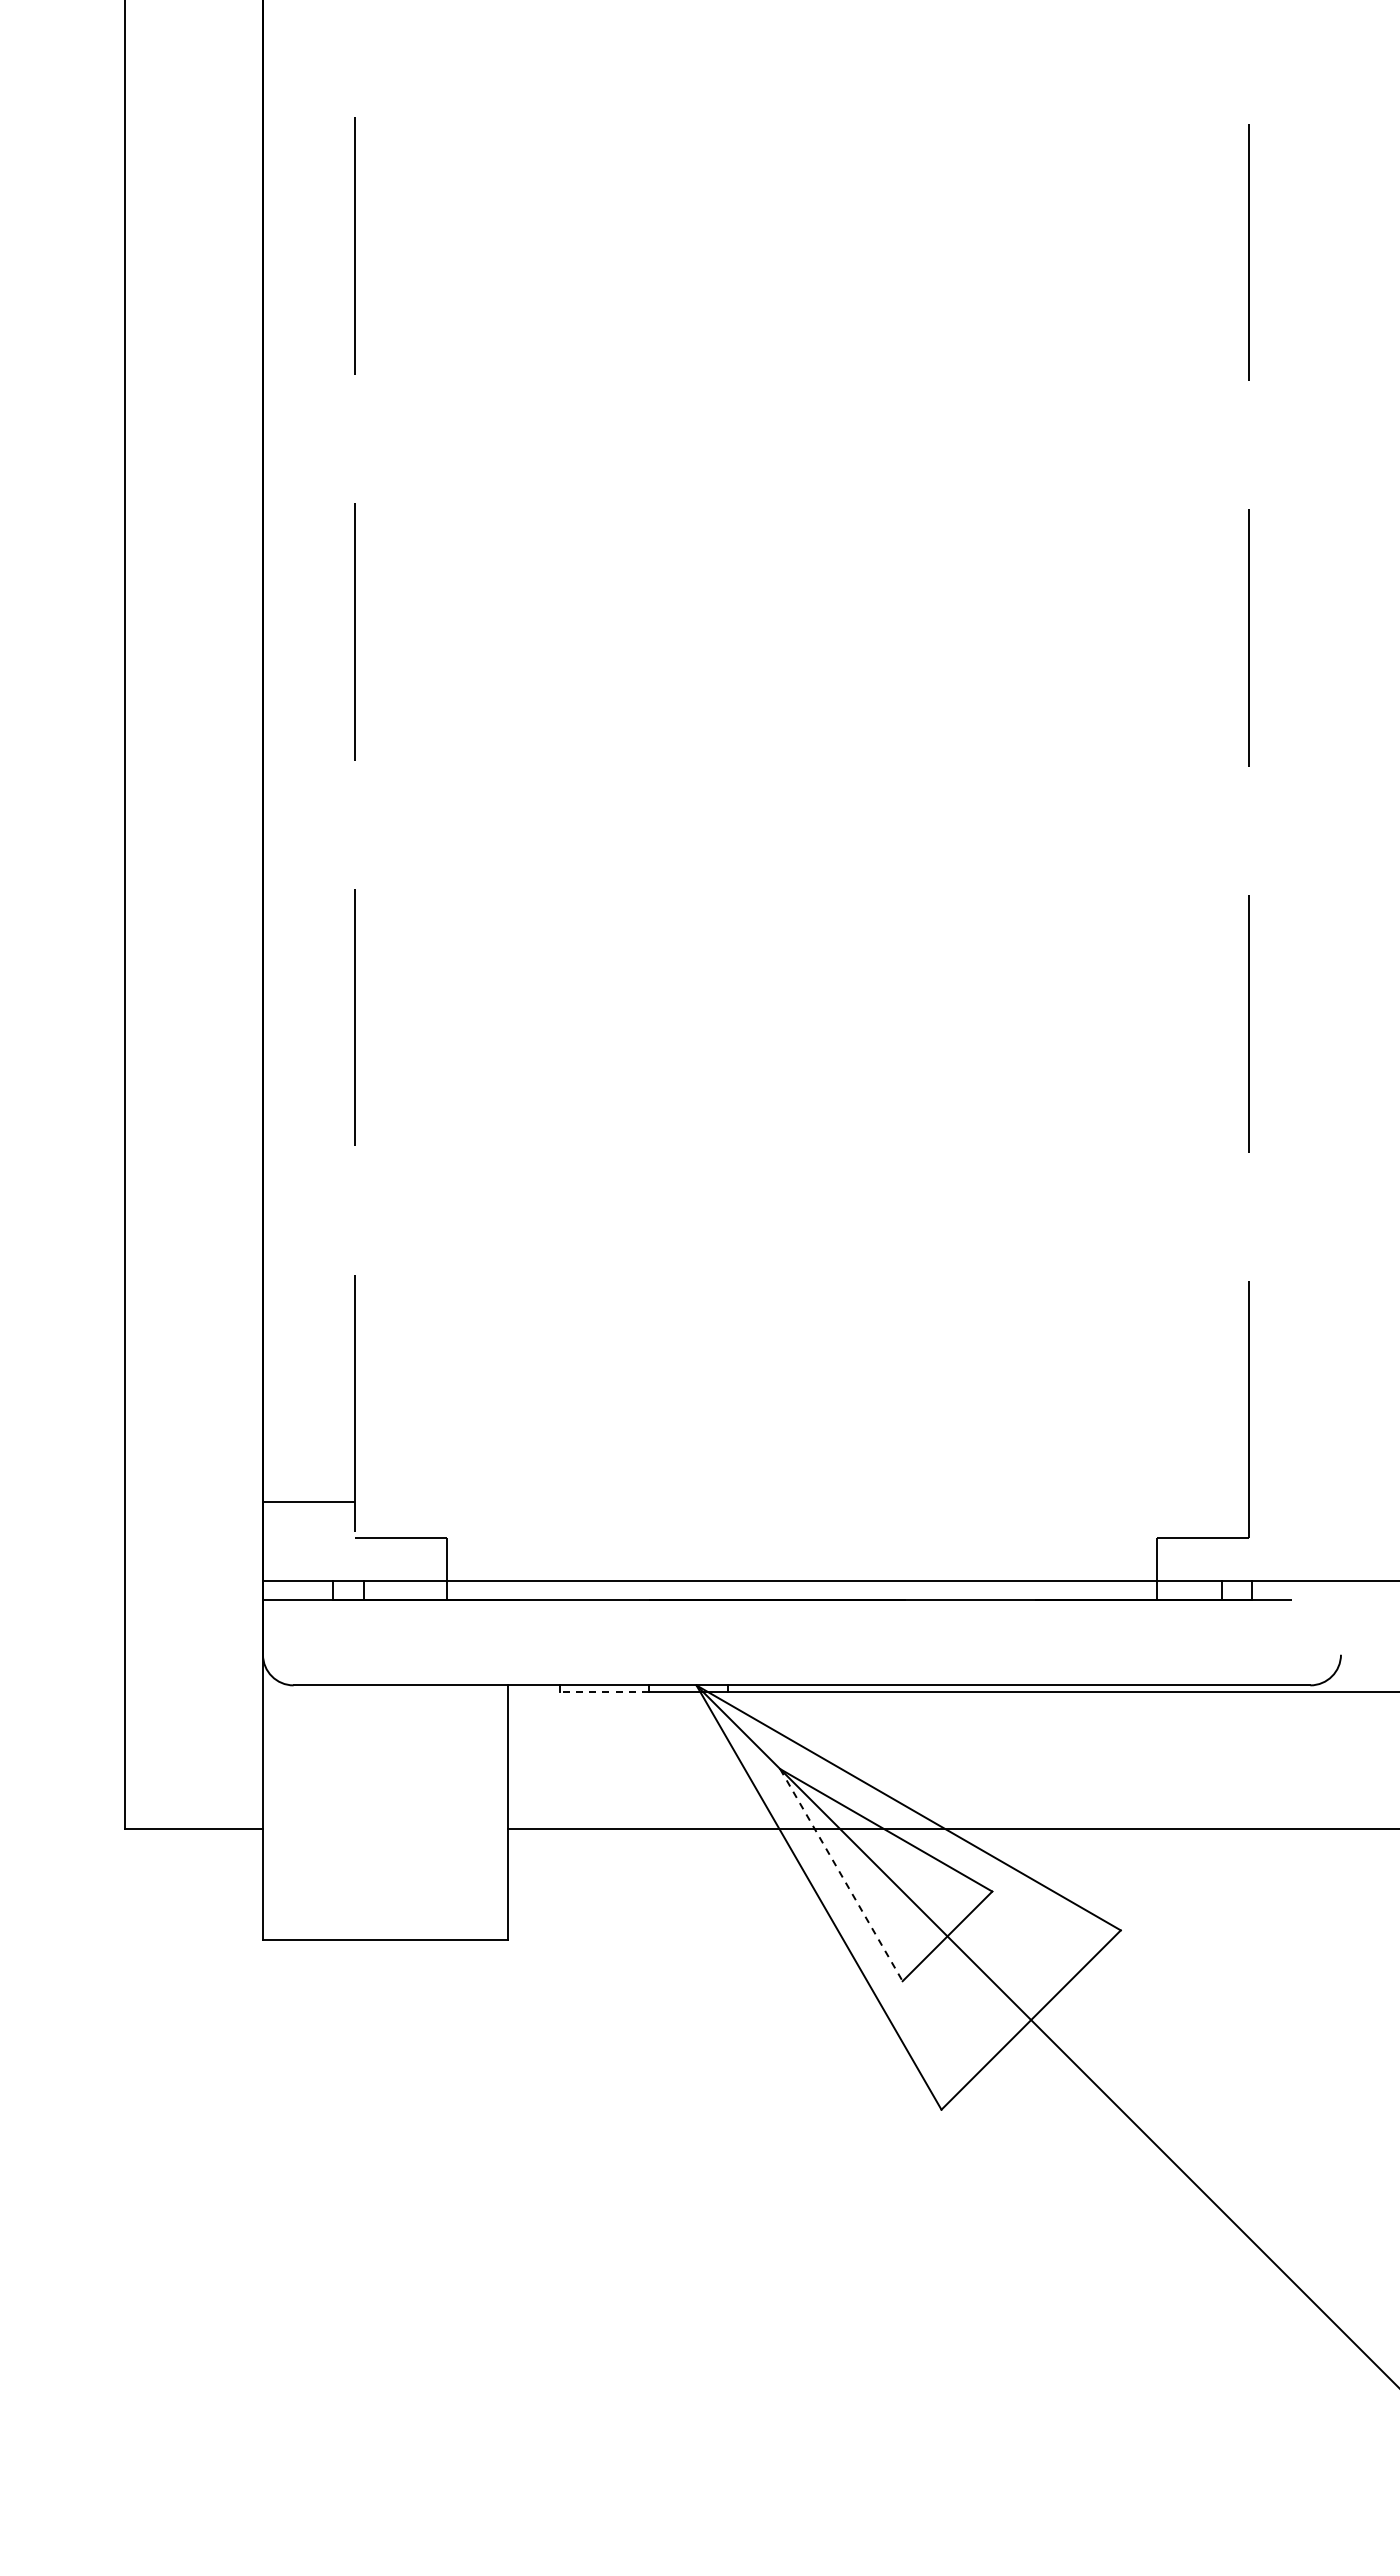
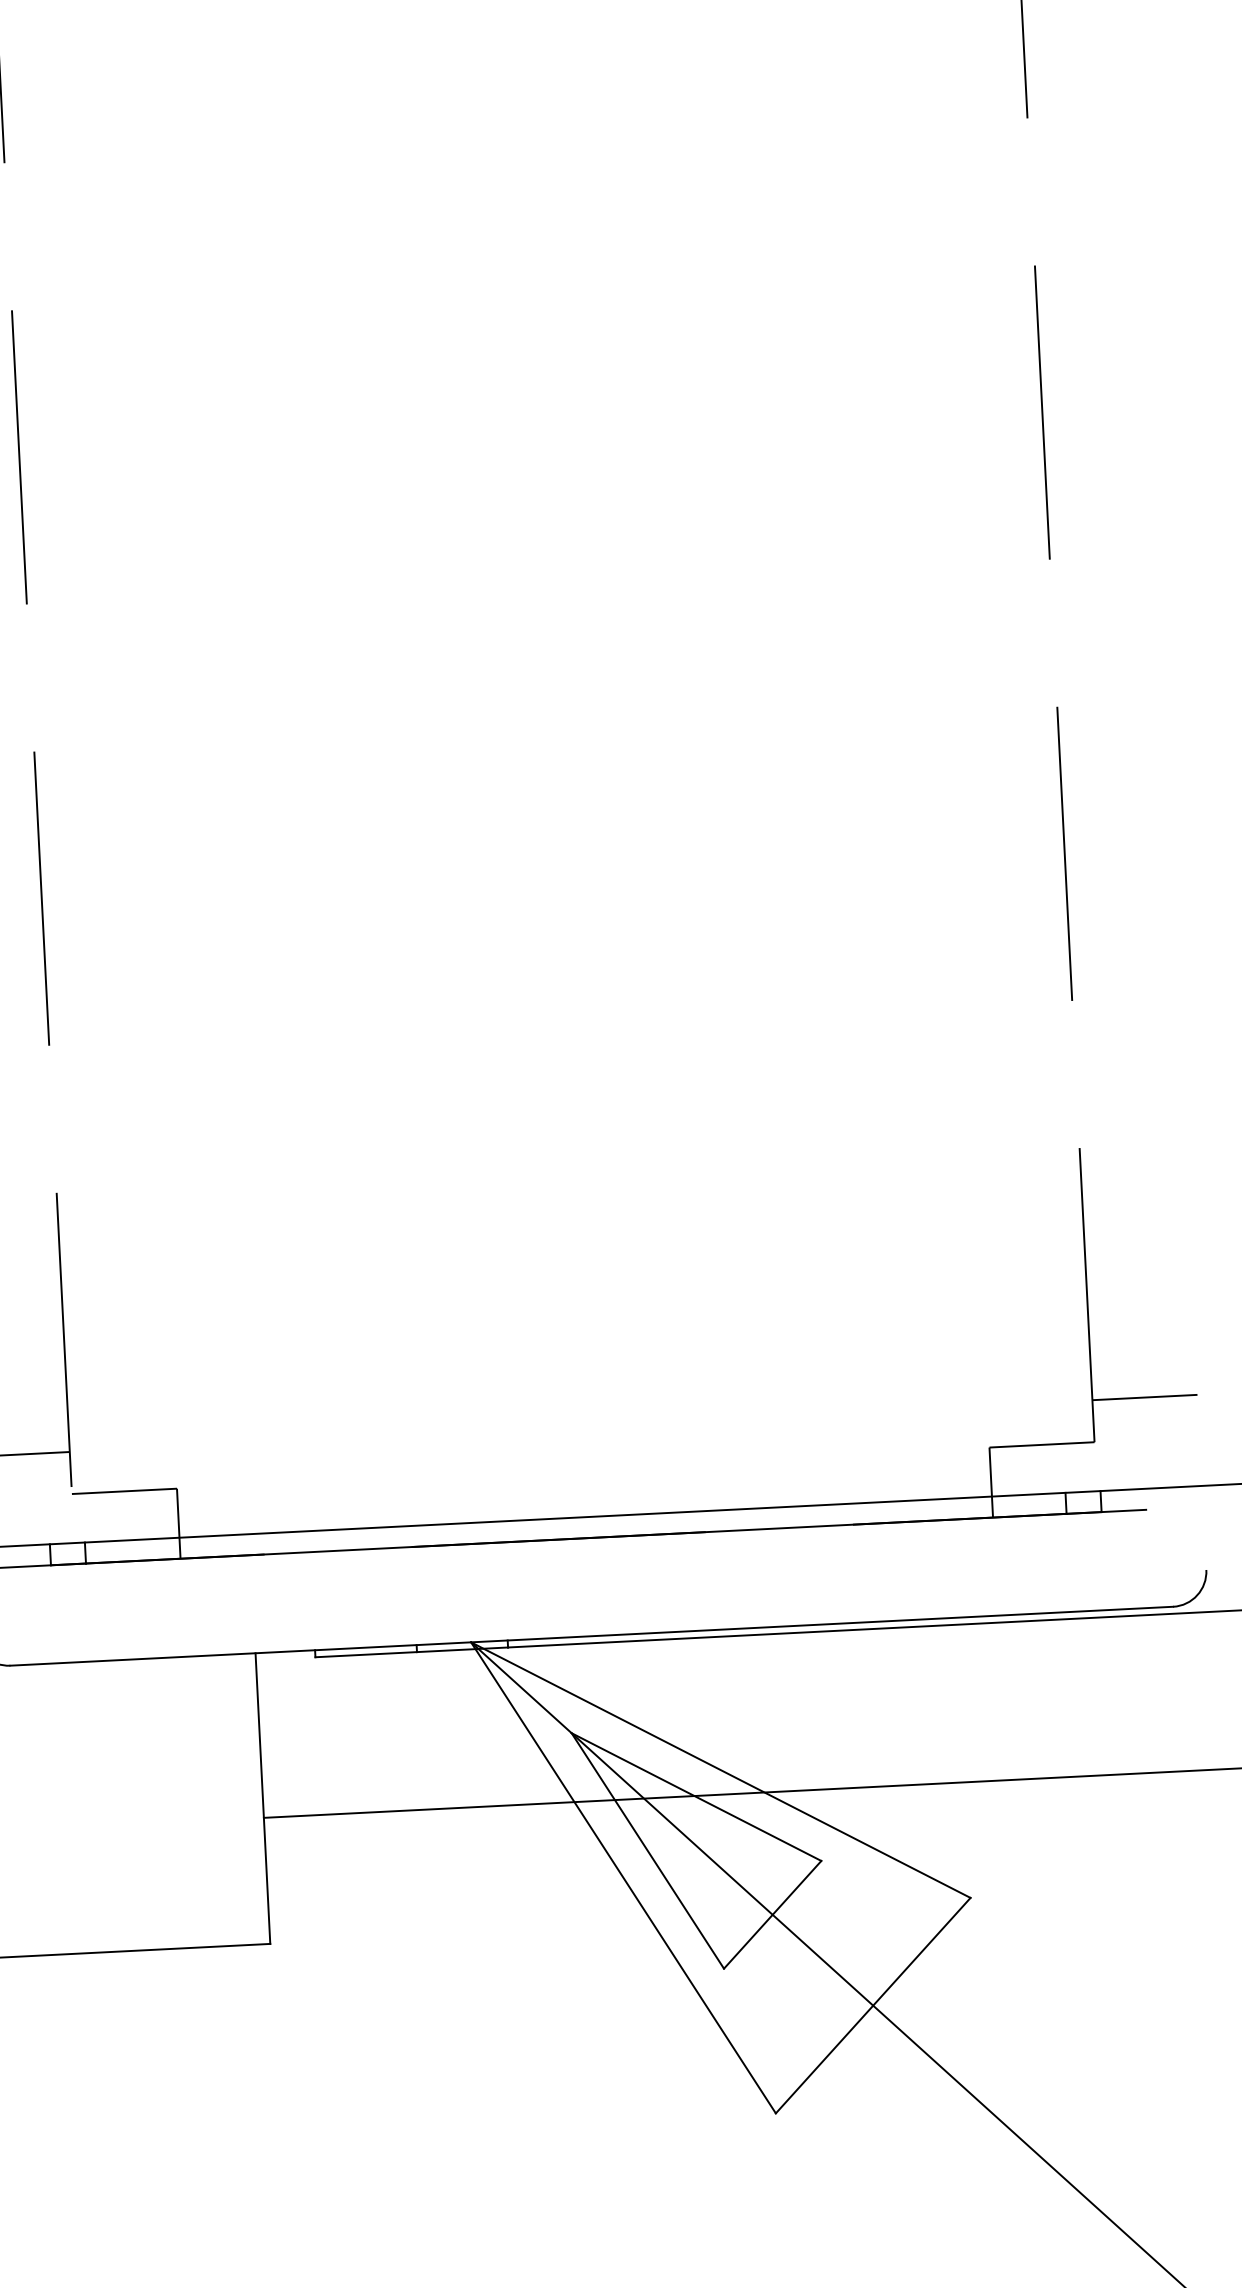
line: (1294, 1501) -> (1144, 1397), added
line: (603, 1691) -> (365, 1654), dashed -> solid
line: (841, 1875) -> (647, 1851), dashed -> solid

